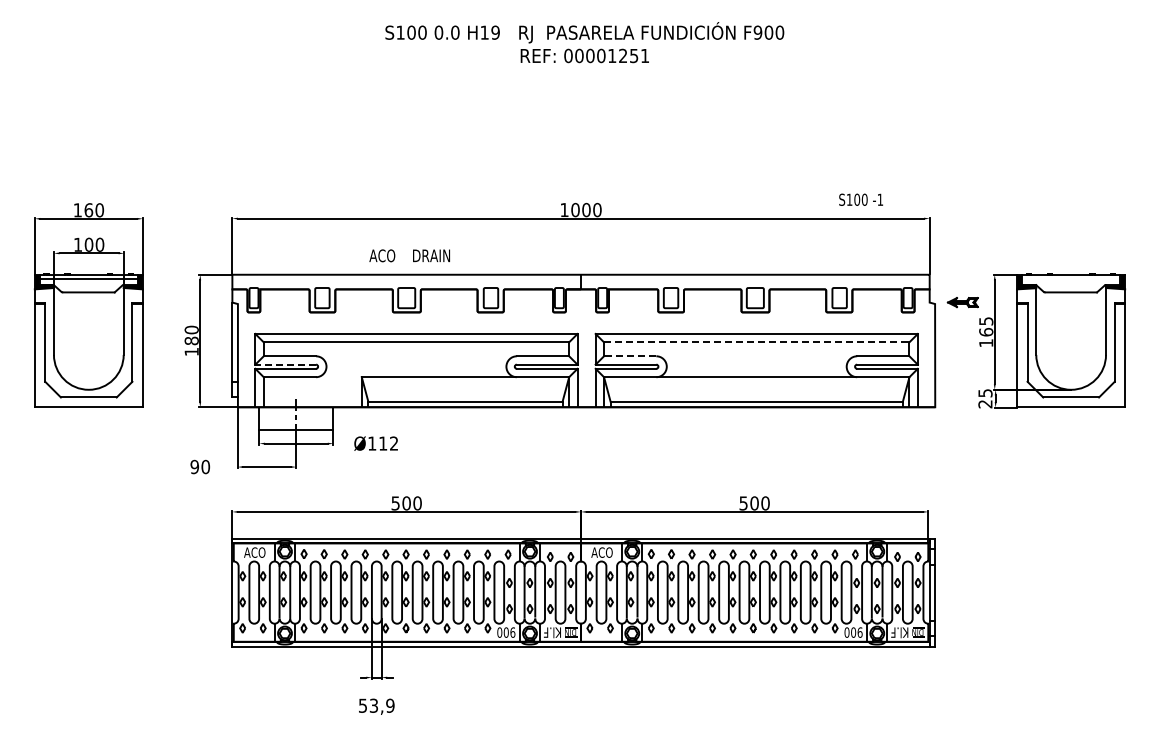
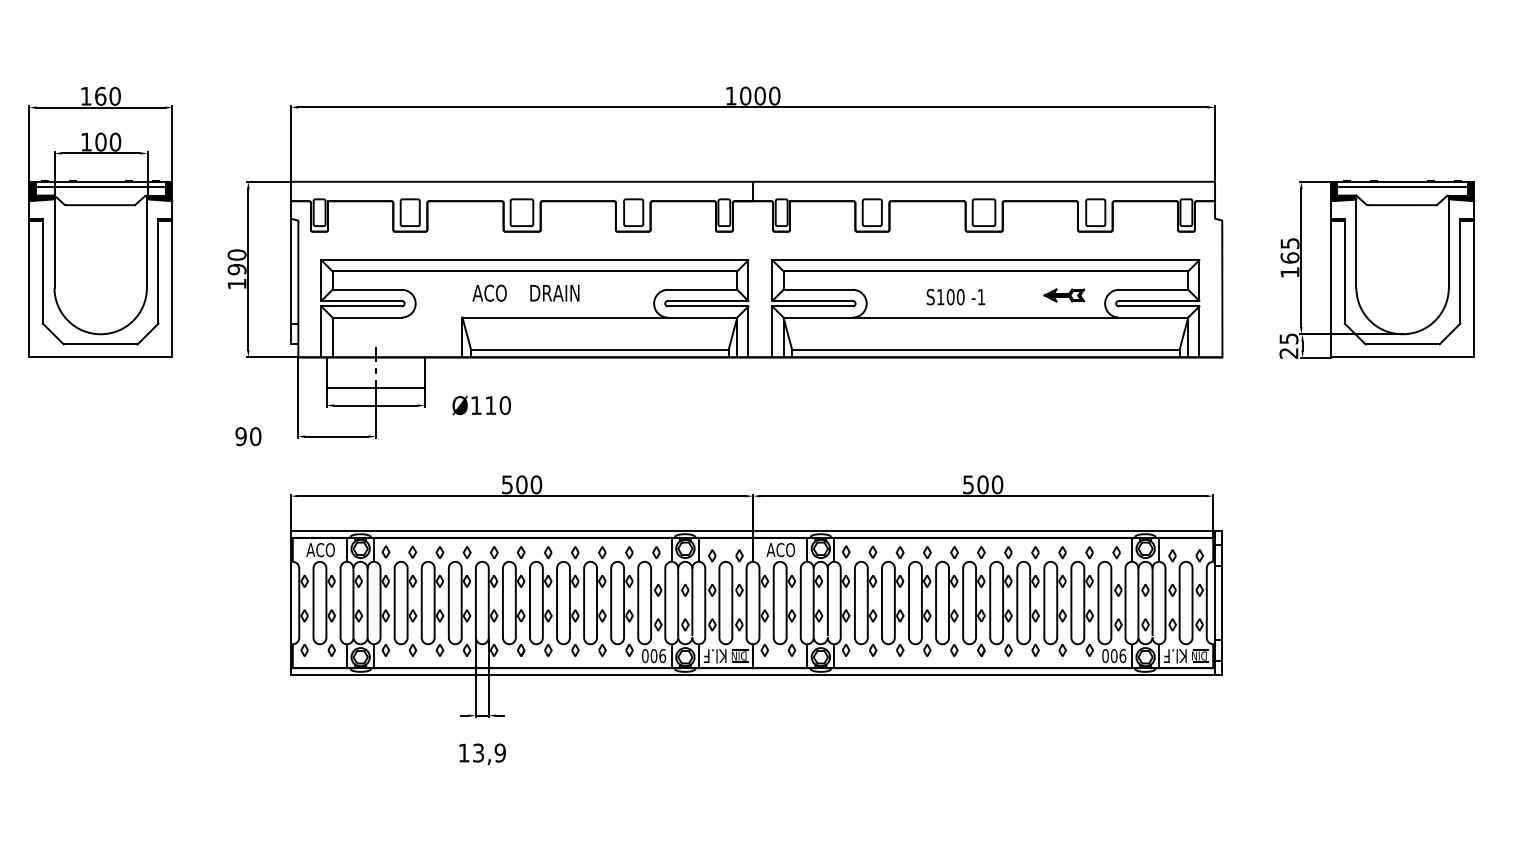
text: (860, 199) -> (955, 296), moved
text: (409, 255) -> (525, 292), moved
line: (1071, 278) -> (1403, 186), added
part: (962, 302) -> (1063, 295), moved
text: (191, 340) -> (236, 268), 180 -> 190
line: (756, 342) -> (985, 271), dashed -> solid
line: (629, 356) -> (817, 290), dashed -> solid
line: (285, 364) -> (361, 300), dashed -> solid
text: (393, 443) -> (504, 405), Ø112 -> Ø110
text: (362, 705) -> (463, 752), 53,9 -> 13,9

